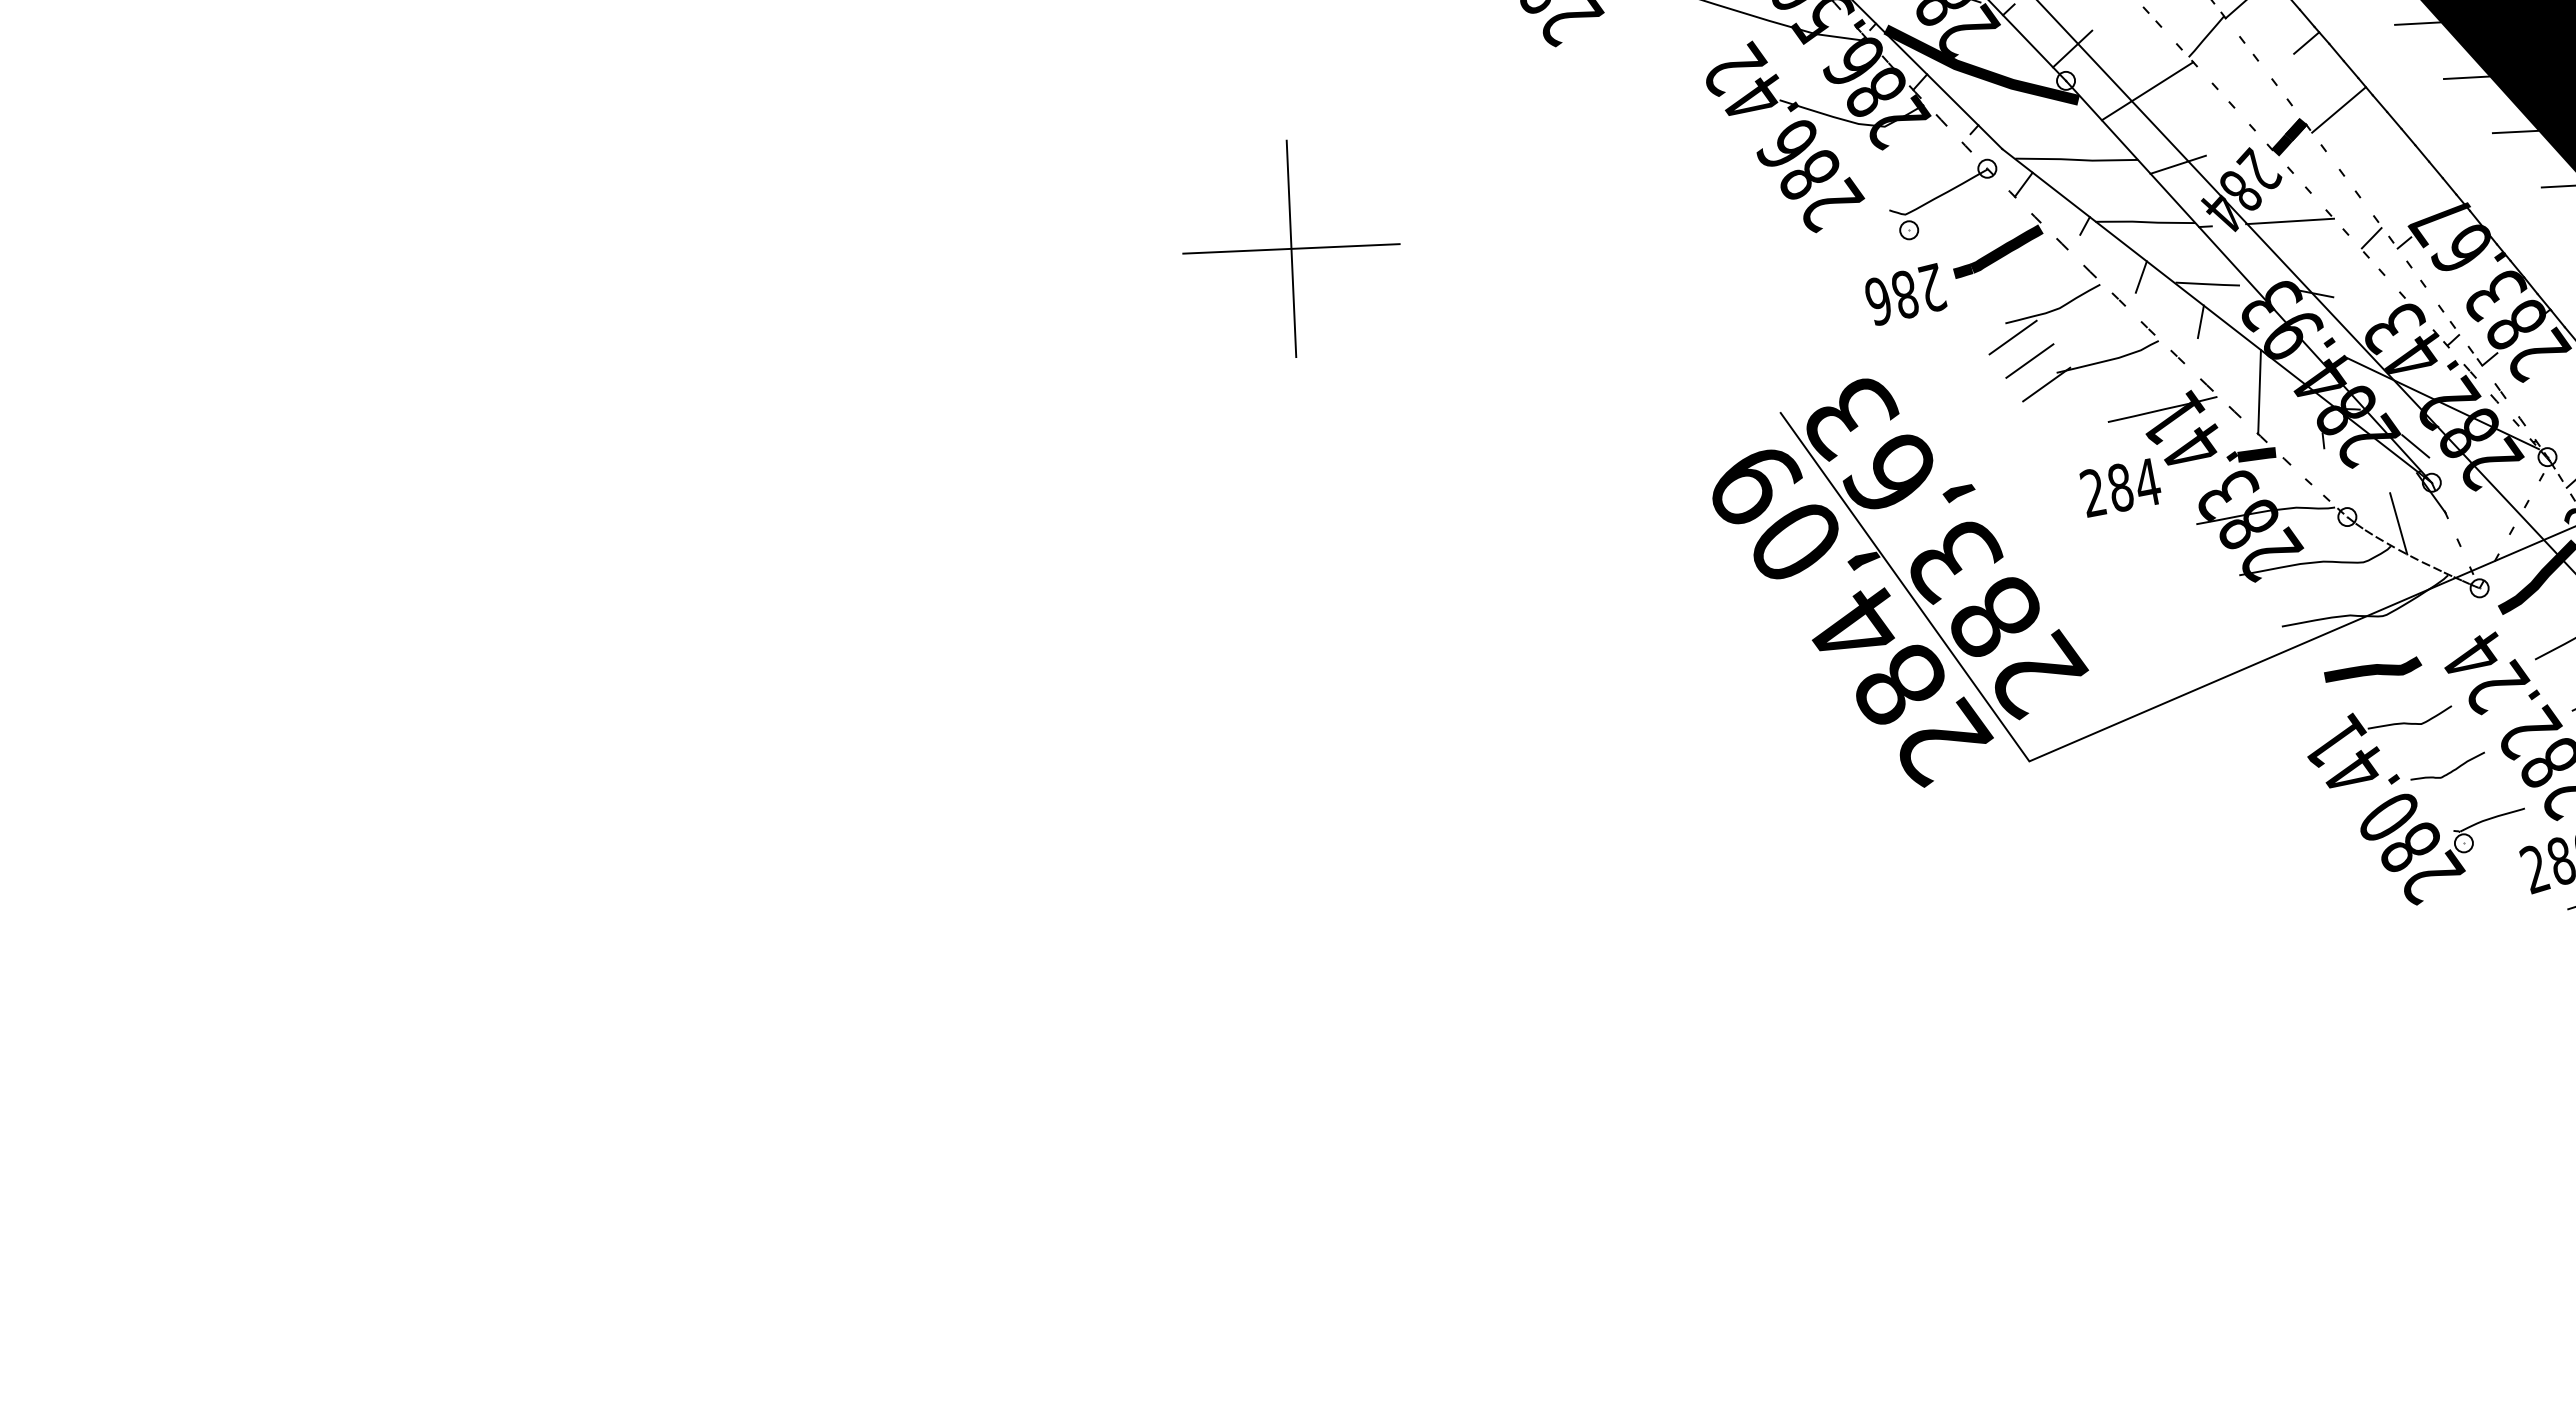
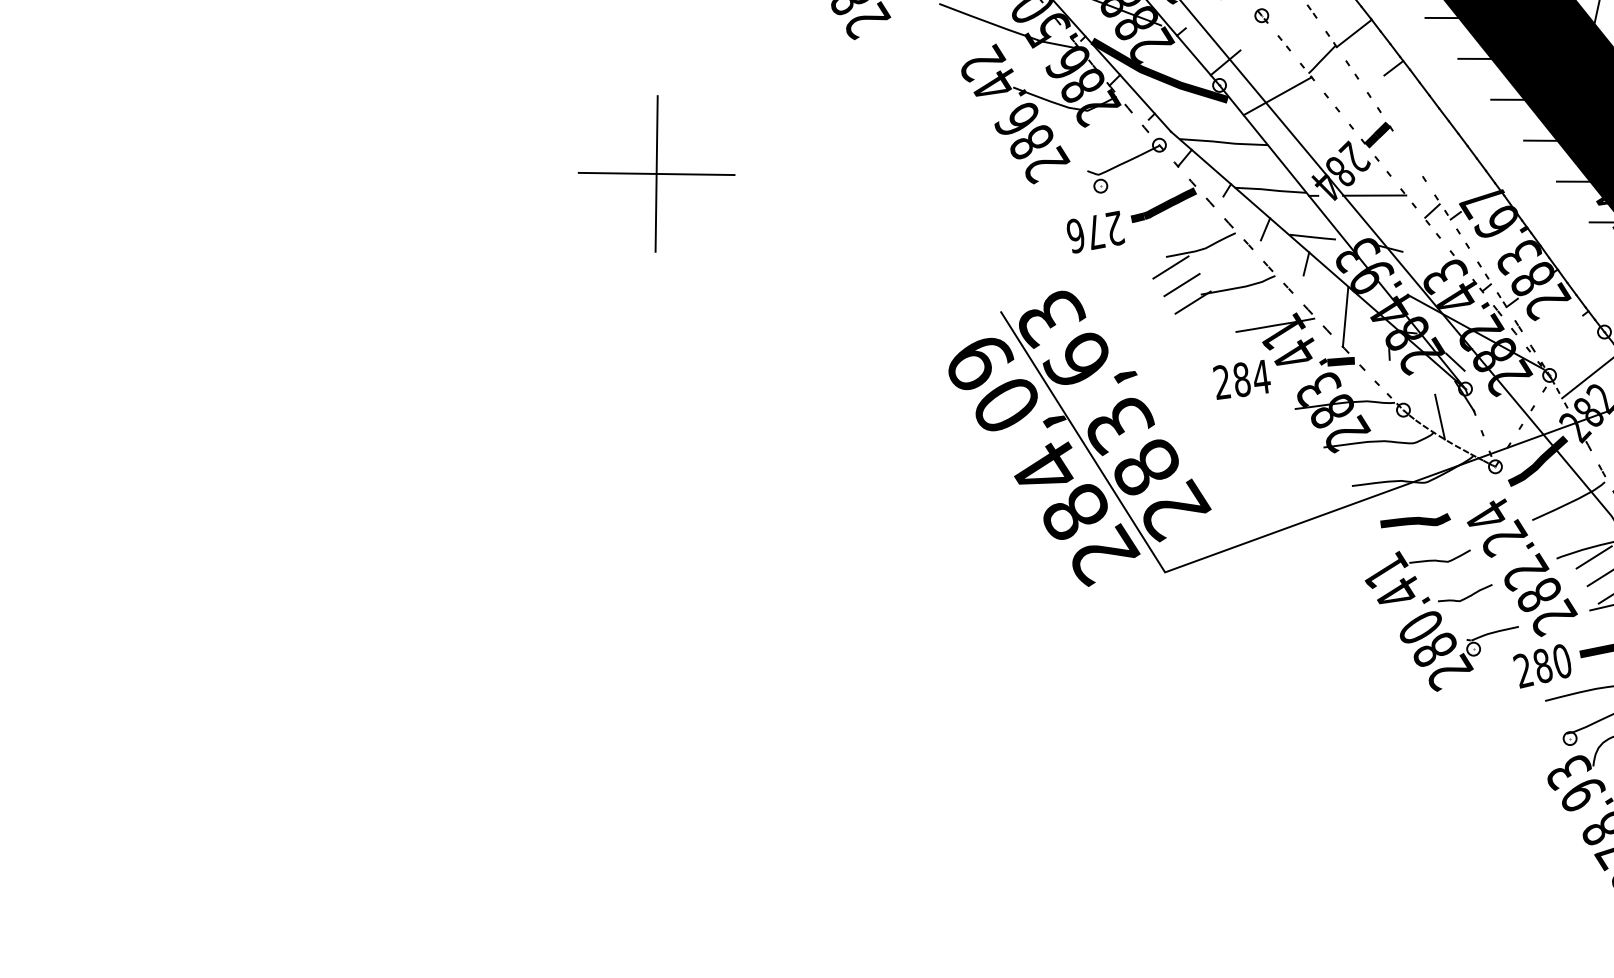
line: (2338, 109) -> (1413, 117), removed
line: (2325, 152) -> (1402, 147), removed
line: (2177, 164) -> (1296, 150), removed
text: (1906, 294) -> (1096, 232), 286 -> 276

